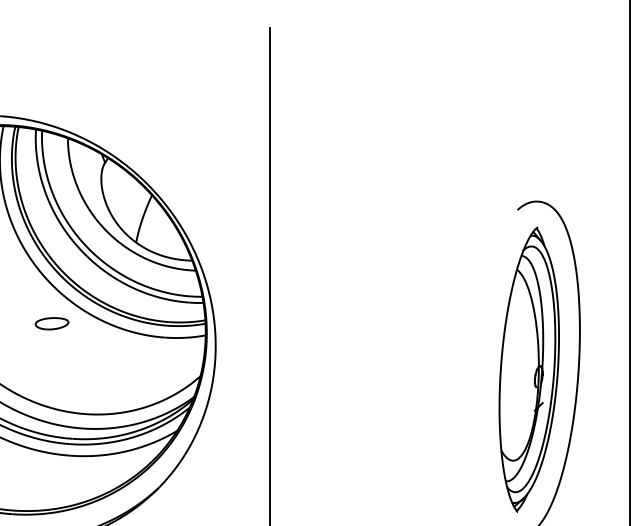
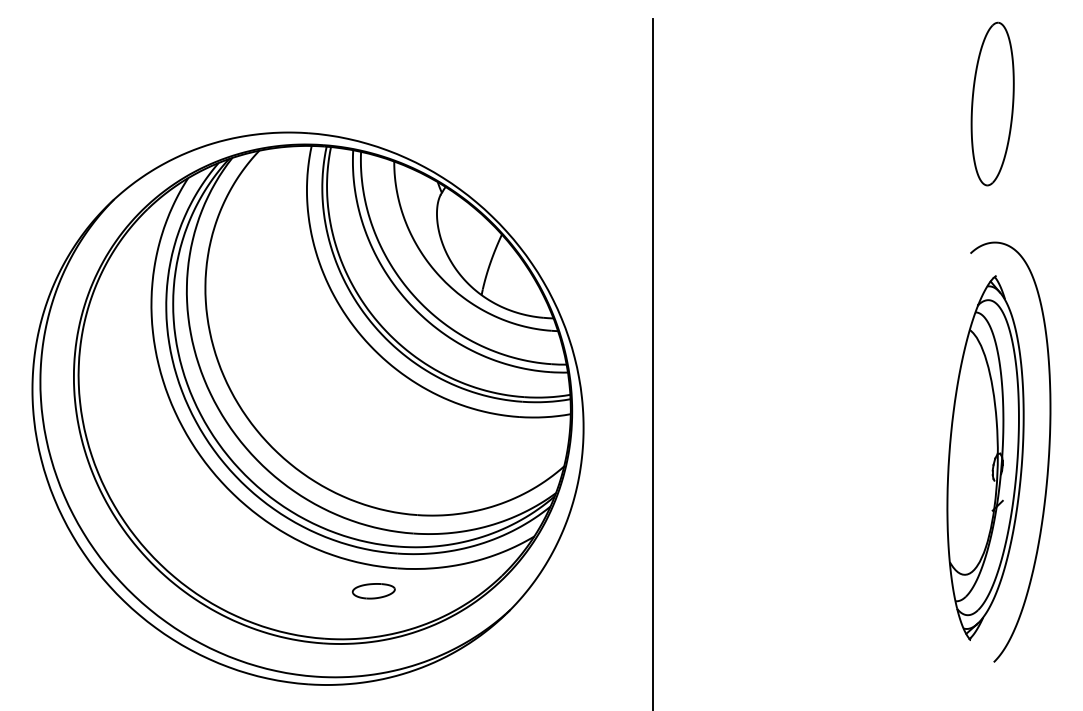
part: (534, 93) -> (992, 103), added
part: (51, 323) -> (373, 591), moved

